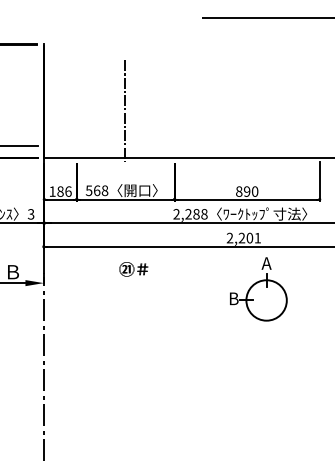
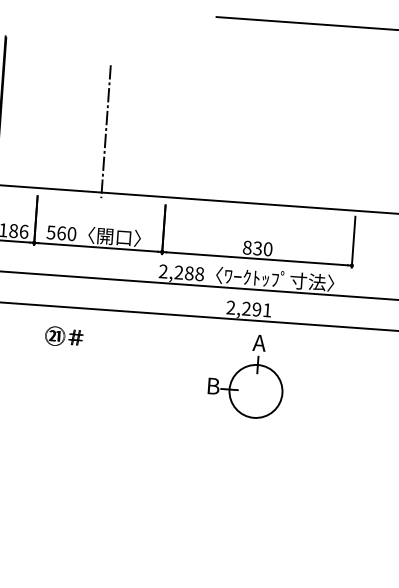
text: (104, 190) -> (71, 233), 568 -> 560
text: (246, 191) -> (256, 248), 890 -> 830
text: (249, 238) -> (256, 310), 2,201 -> 2,291
text: (133, 269) -> (63, 336), moved
part: (258, 289) -> (246, 376), moved

